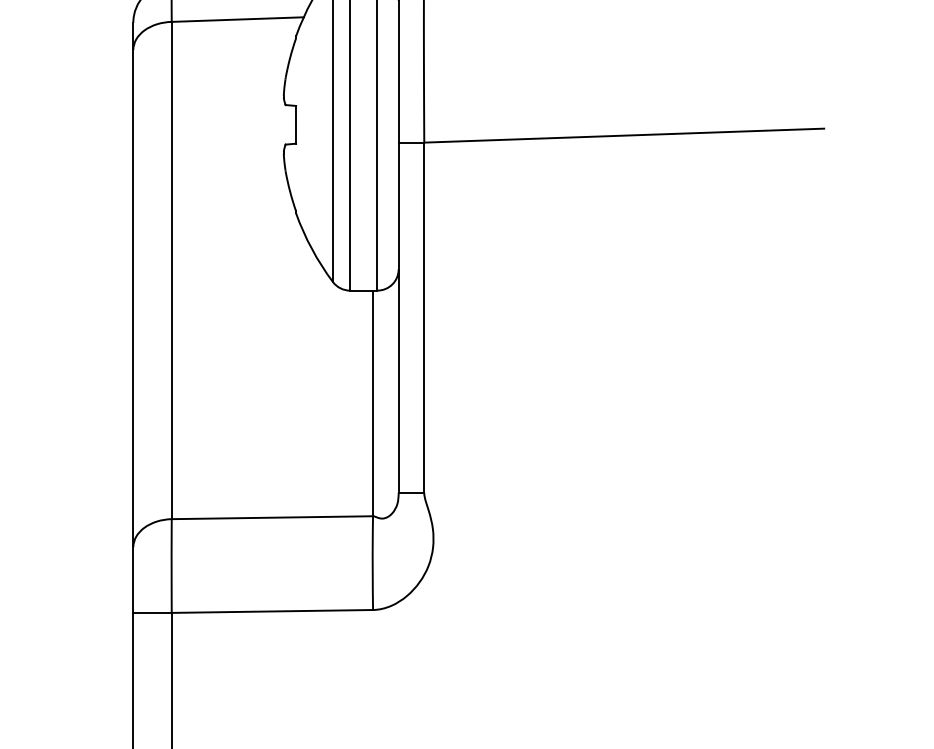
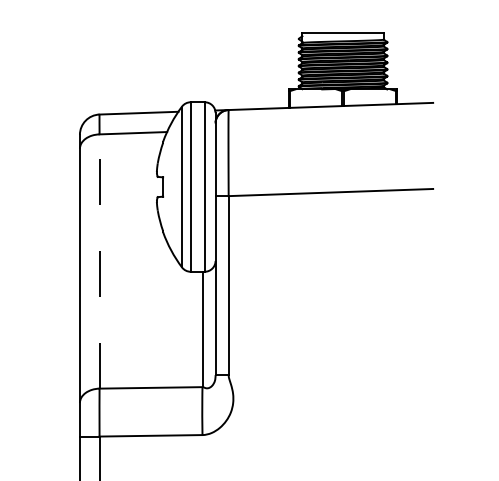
line: (171, 270) -> (99, 261), solid -> dashed

